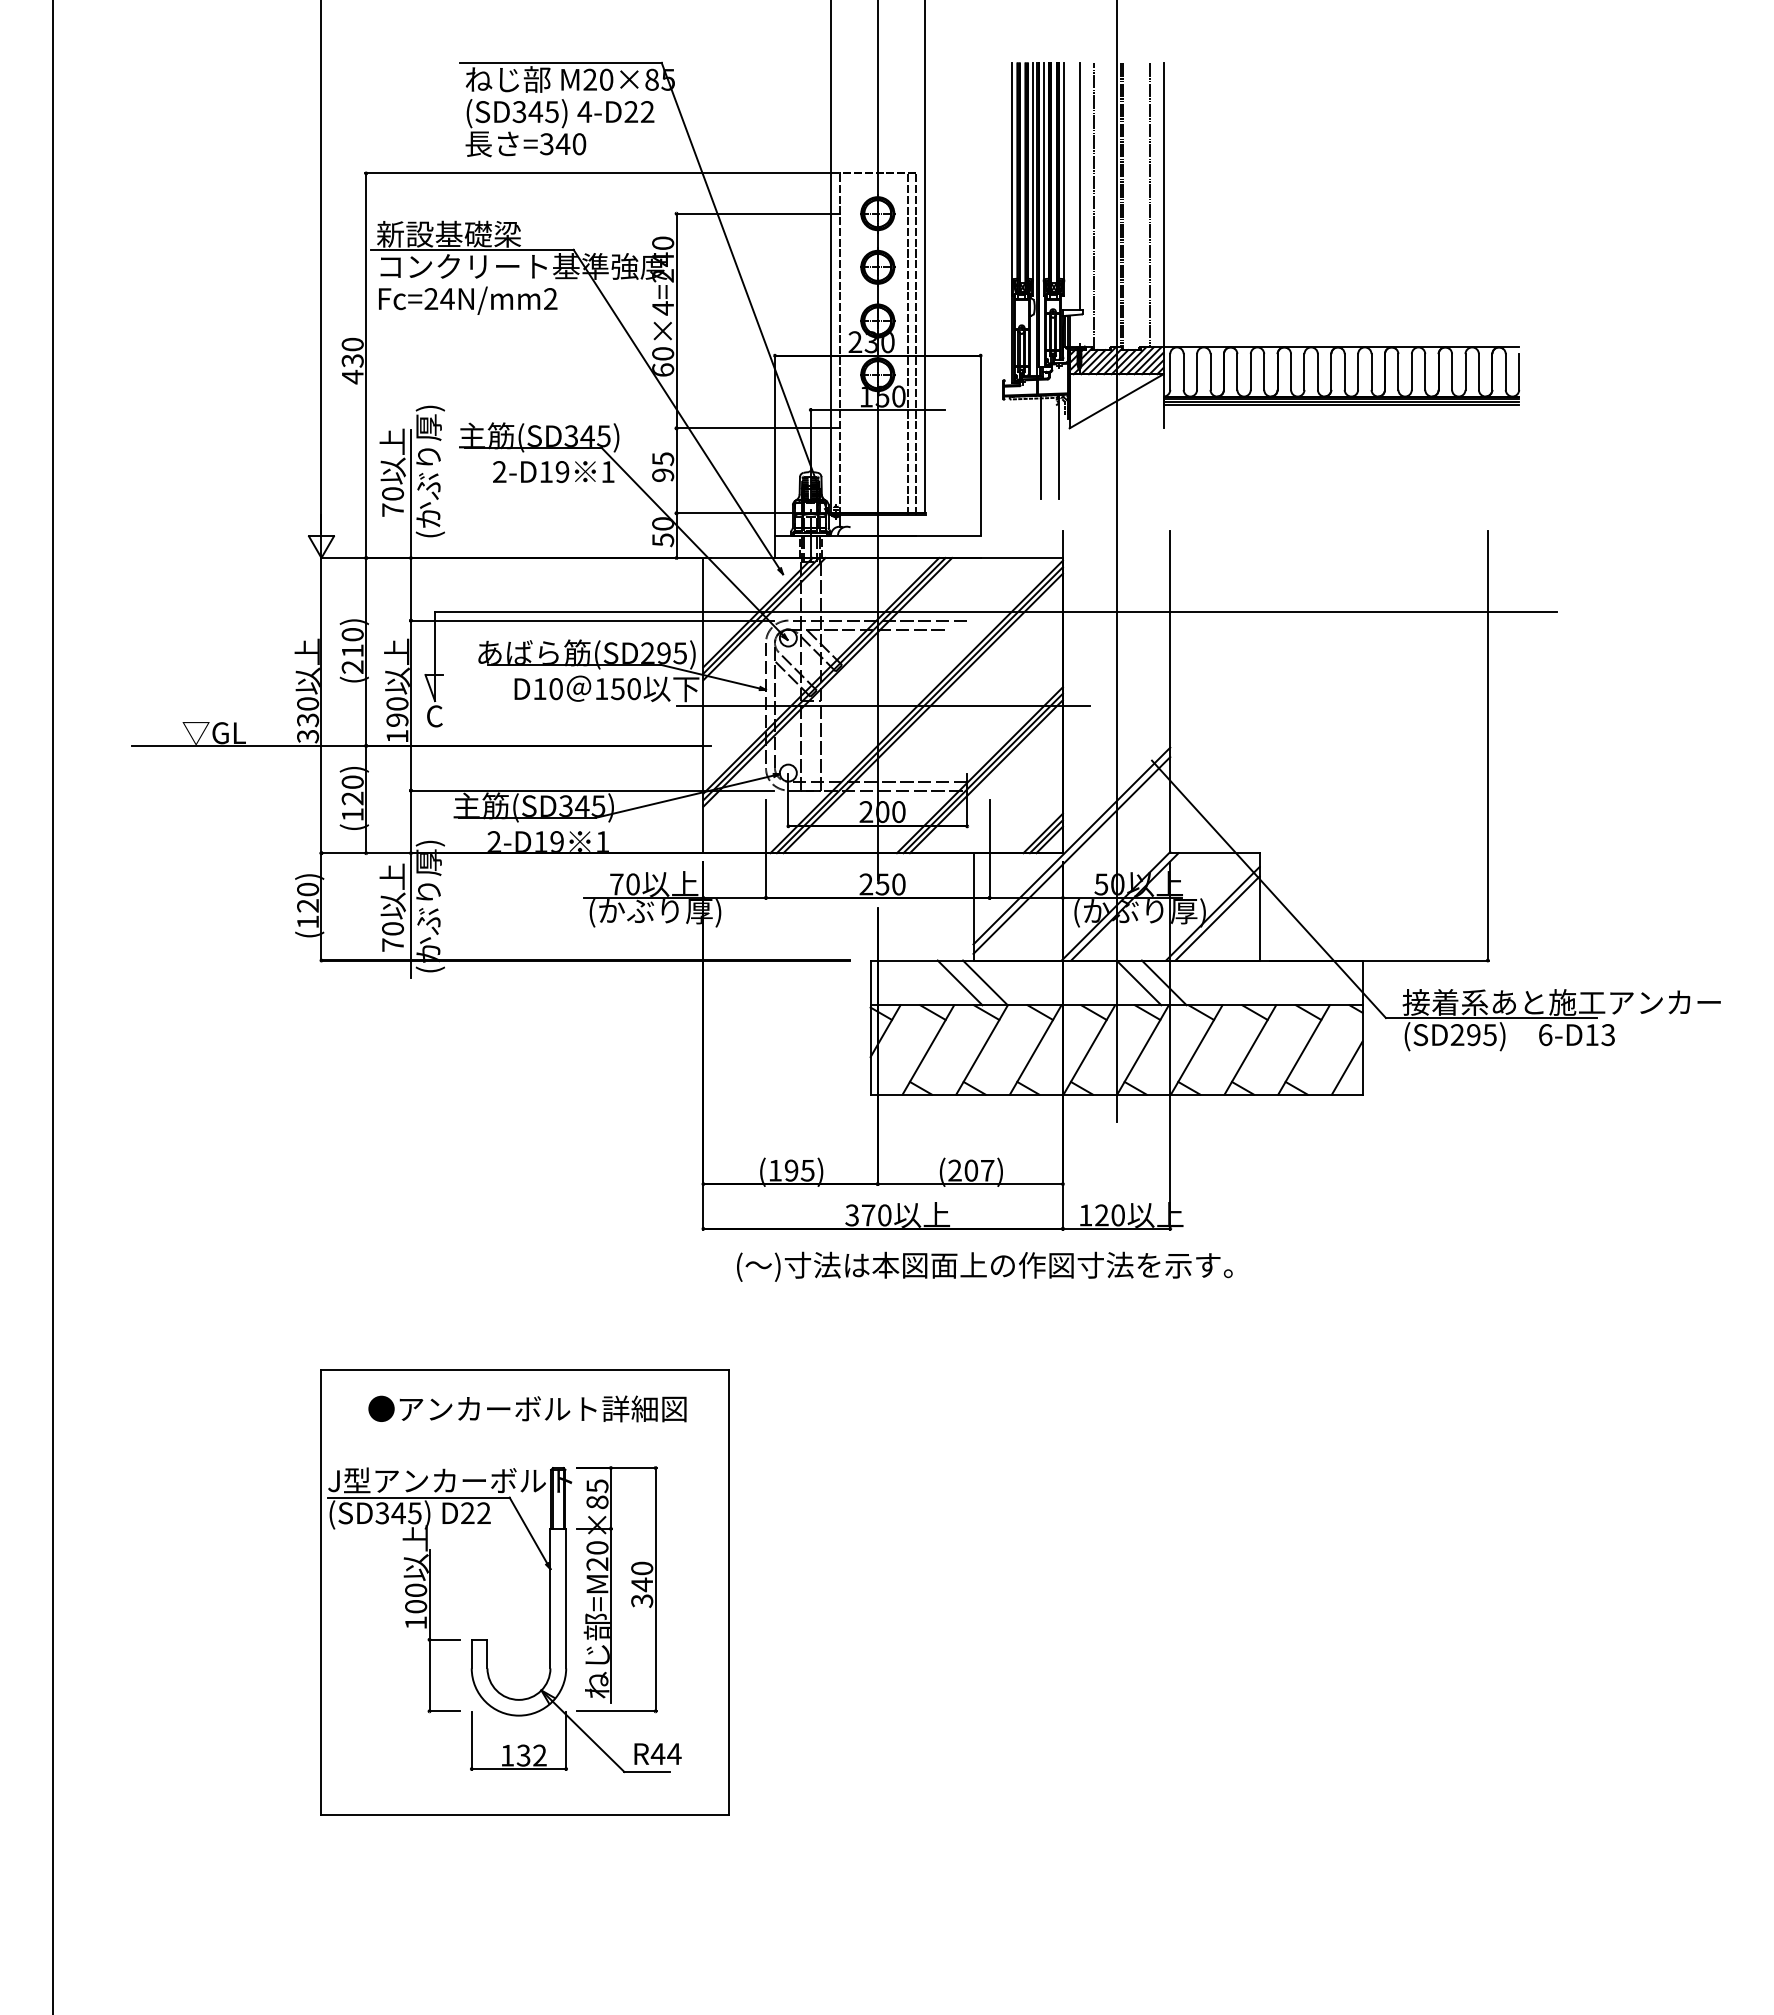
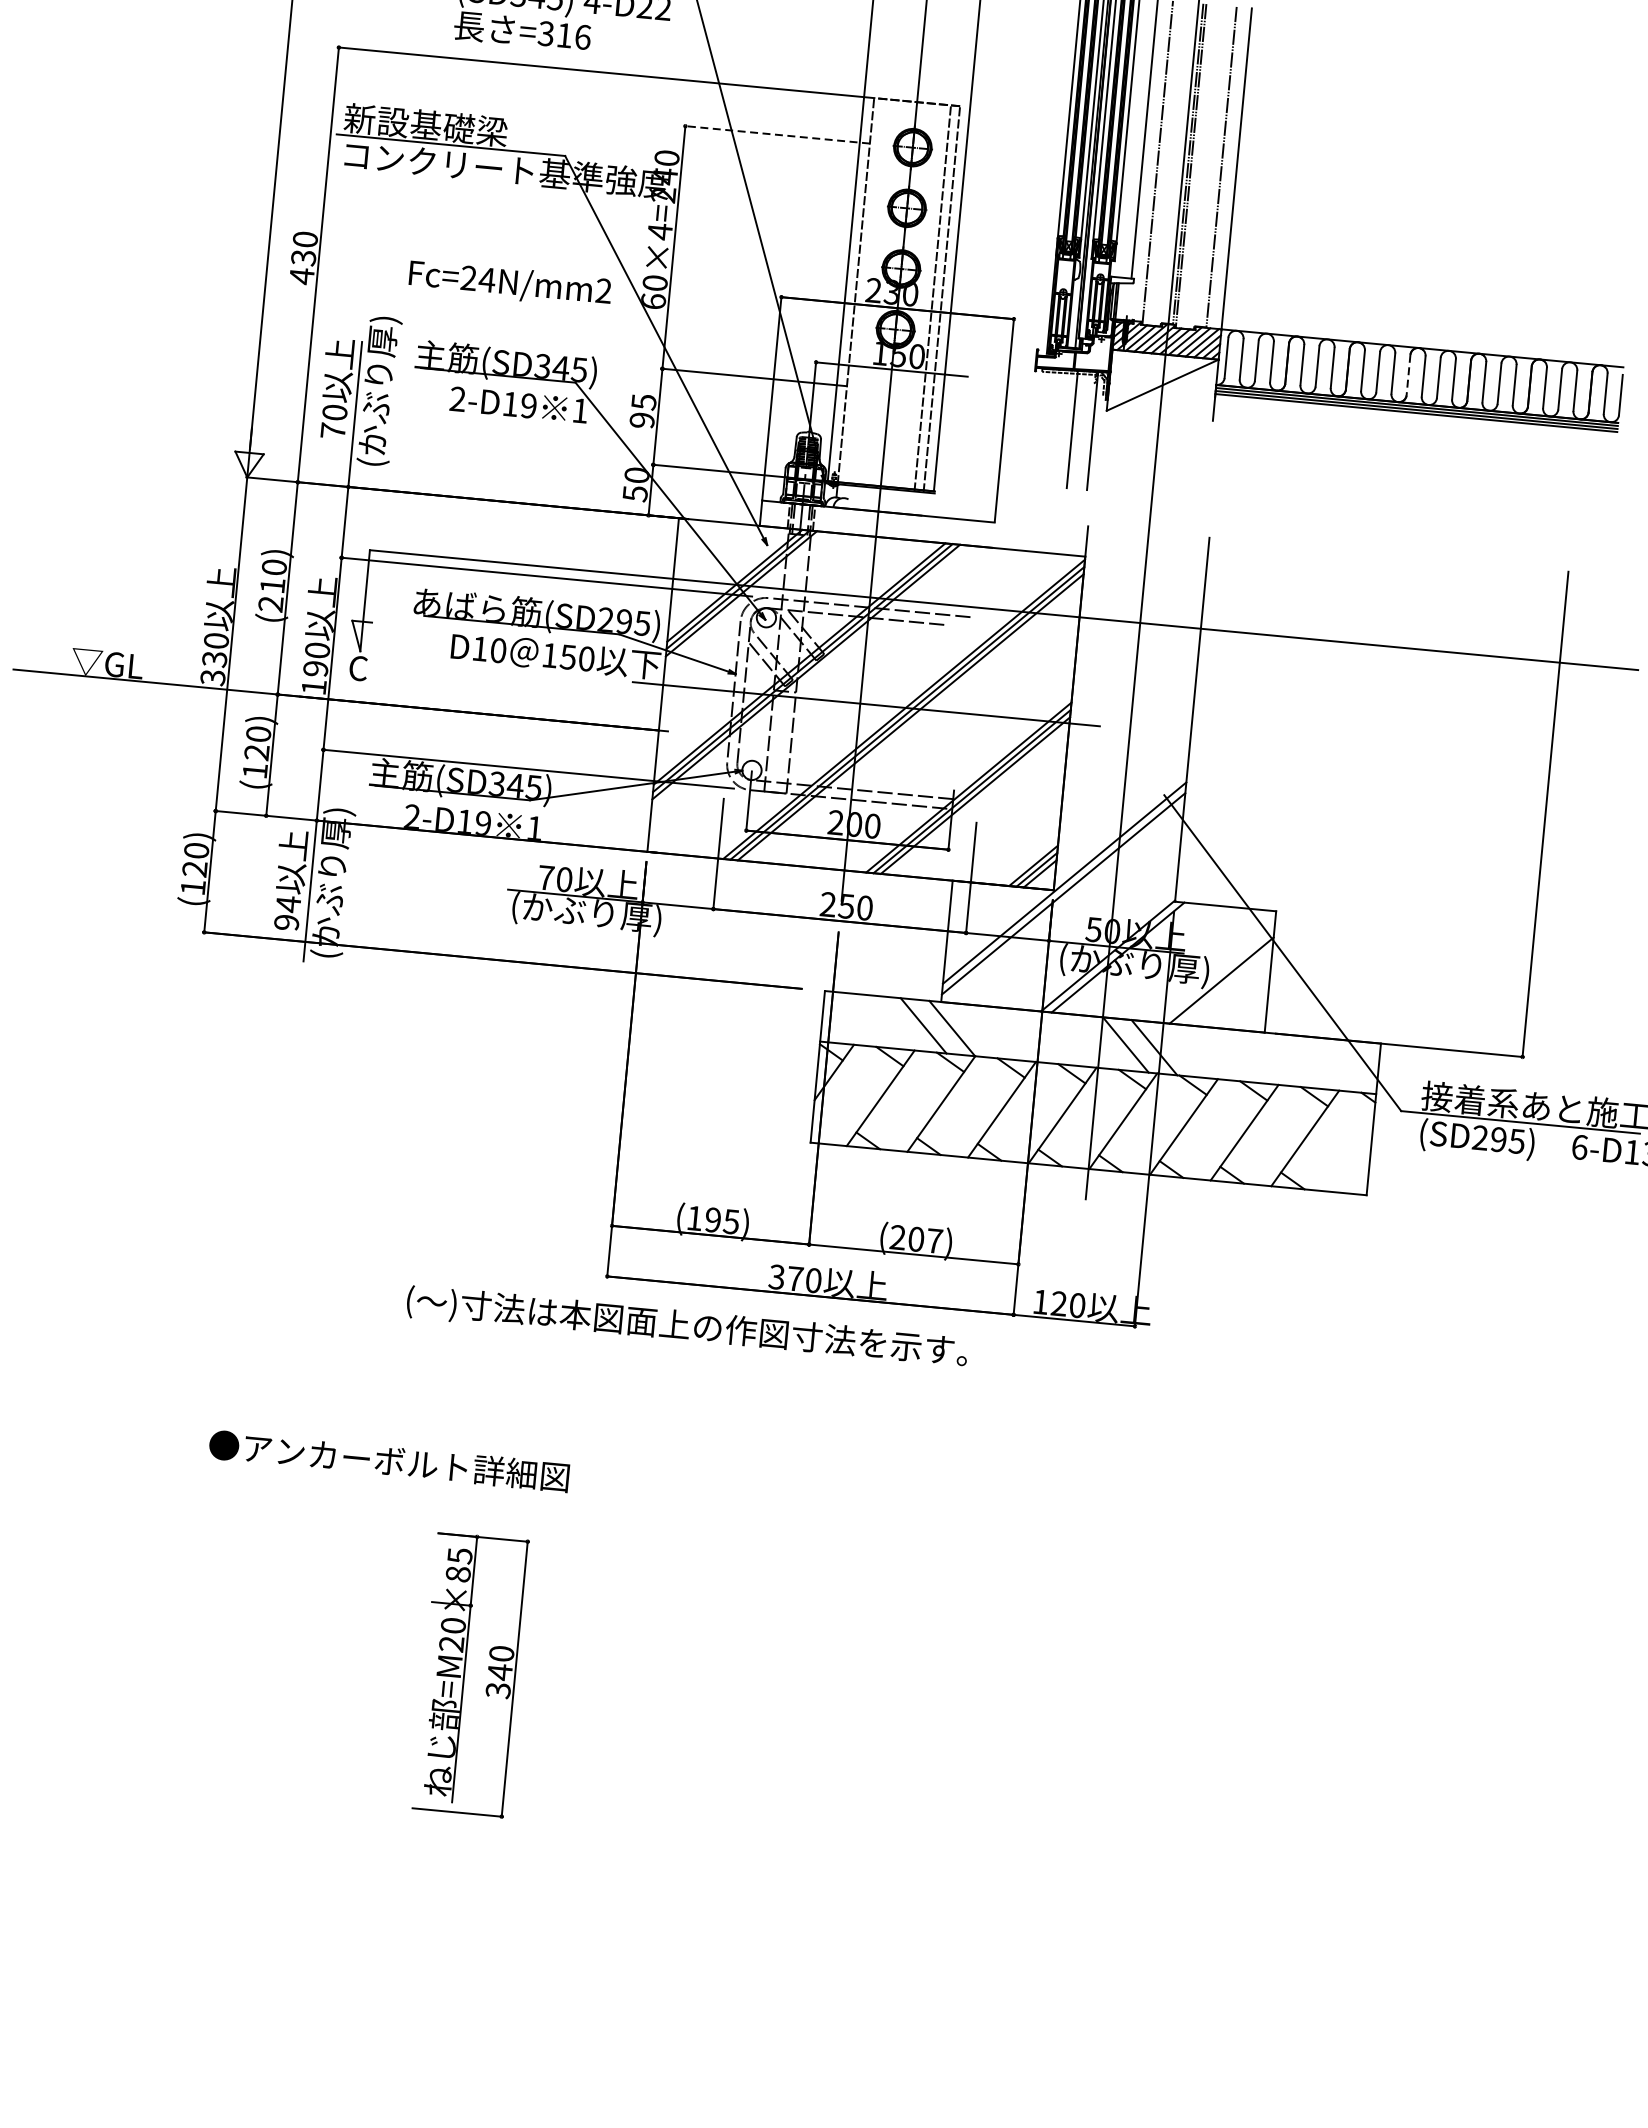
text: (570, 144) -> (572, 36), =340 -> =316
line: (757, 213) -> (776, 134), solid -> dashed
text: (468, 300) -> (510, 283), moved
line: (1331, 372) -> (1408, 375), solid -> dashed
line: (1212, 913) -> (1216, 974), removed
text: (393, 936) -> (288, 912), 70 -> 94
line: (1346, 1067) -> (1351, 1162), removed
text: (984, 1266) -> (687, 1326), moved
part: (524, 1592) -> (366, 1668), removed

